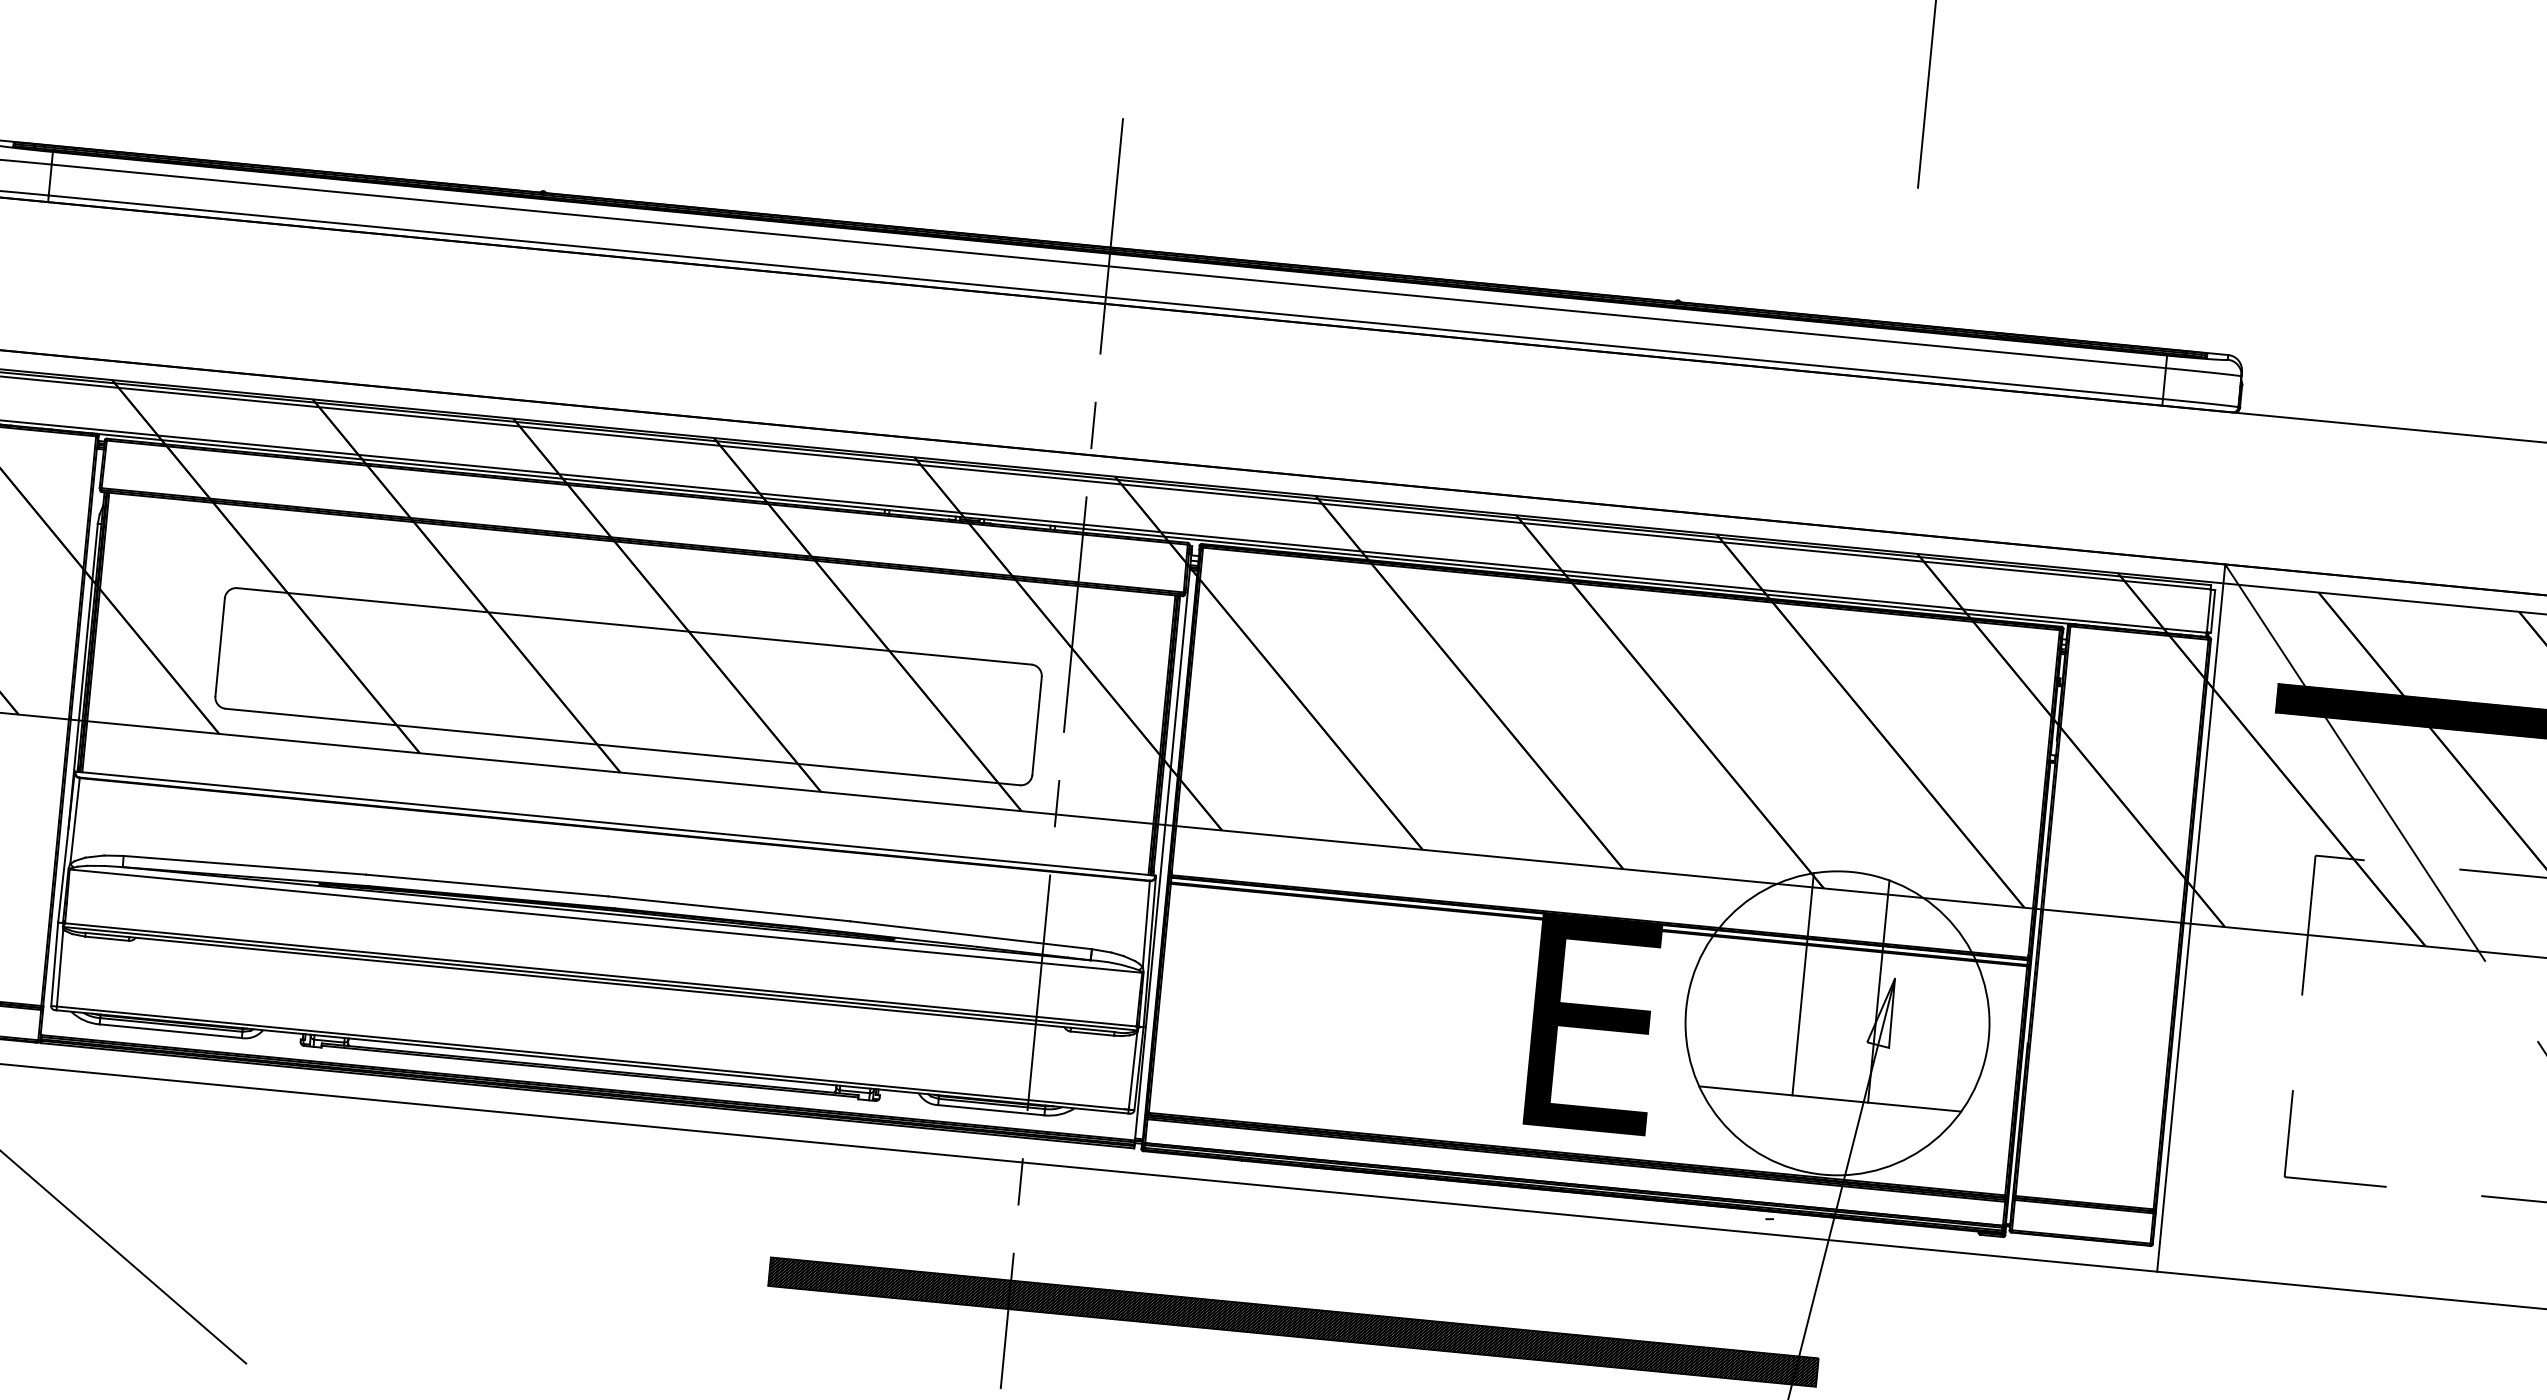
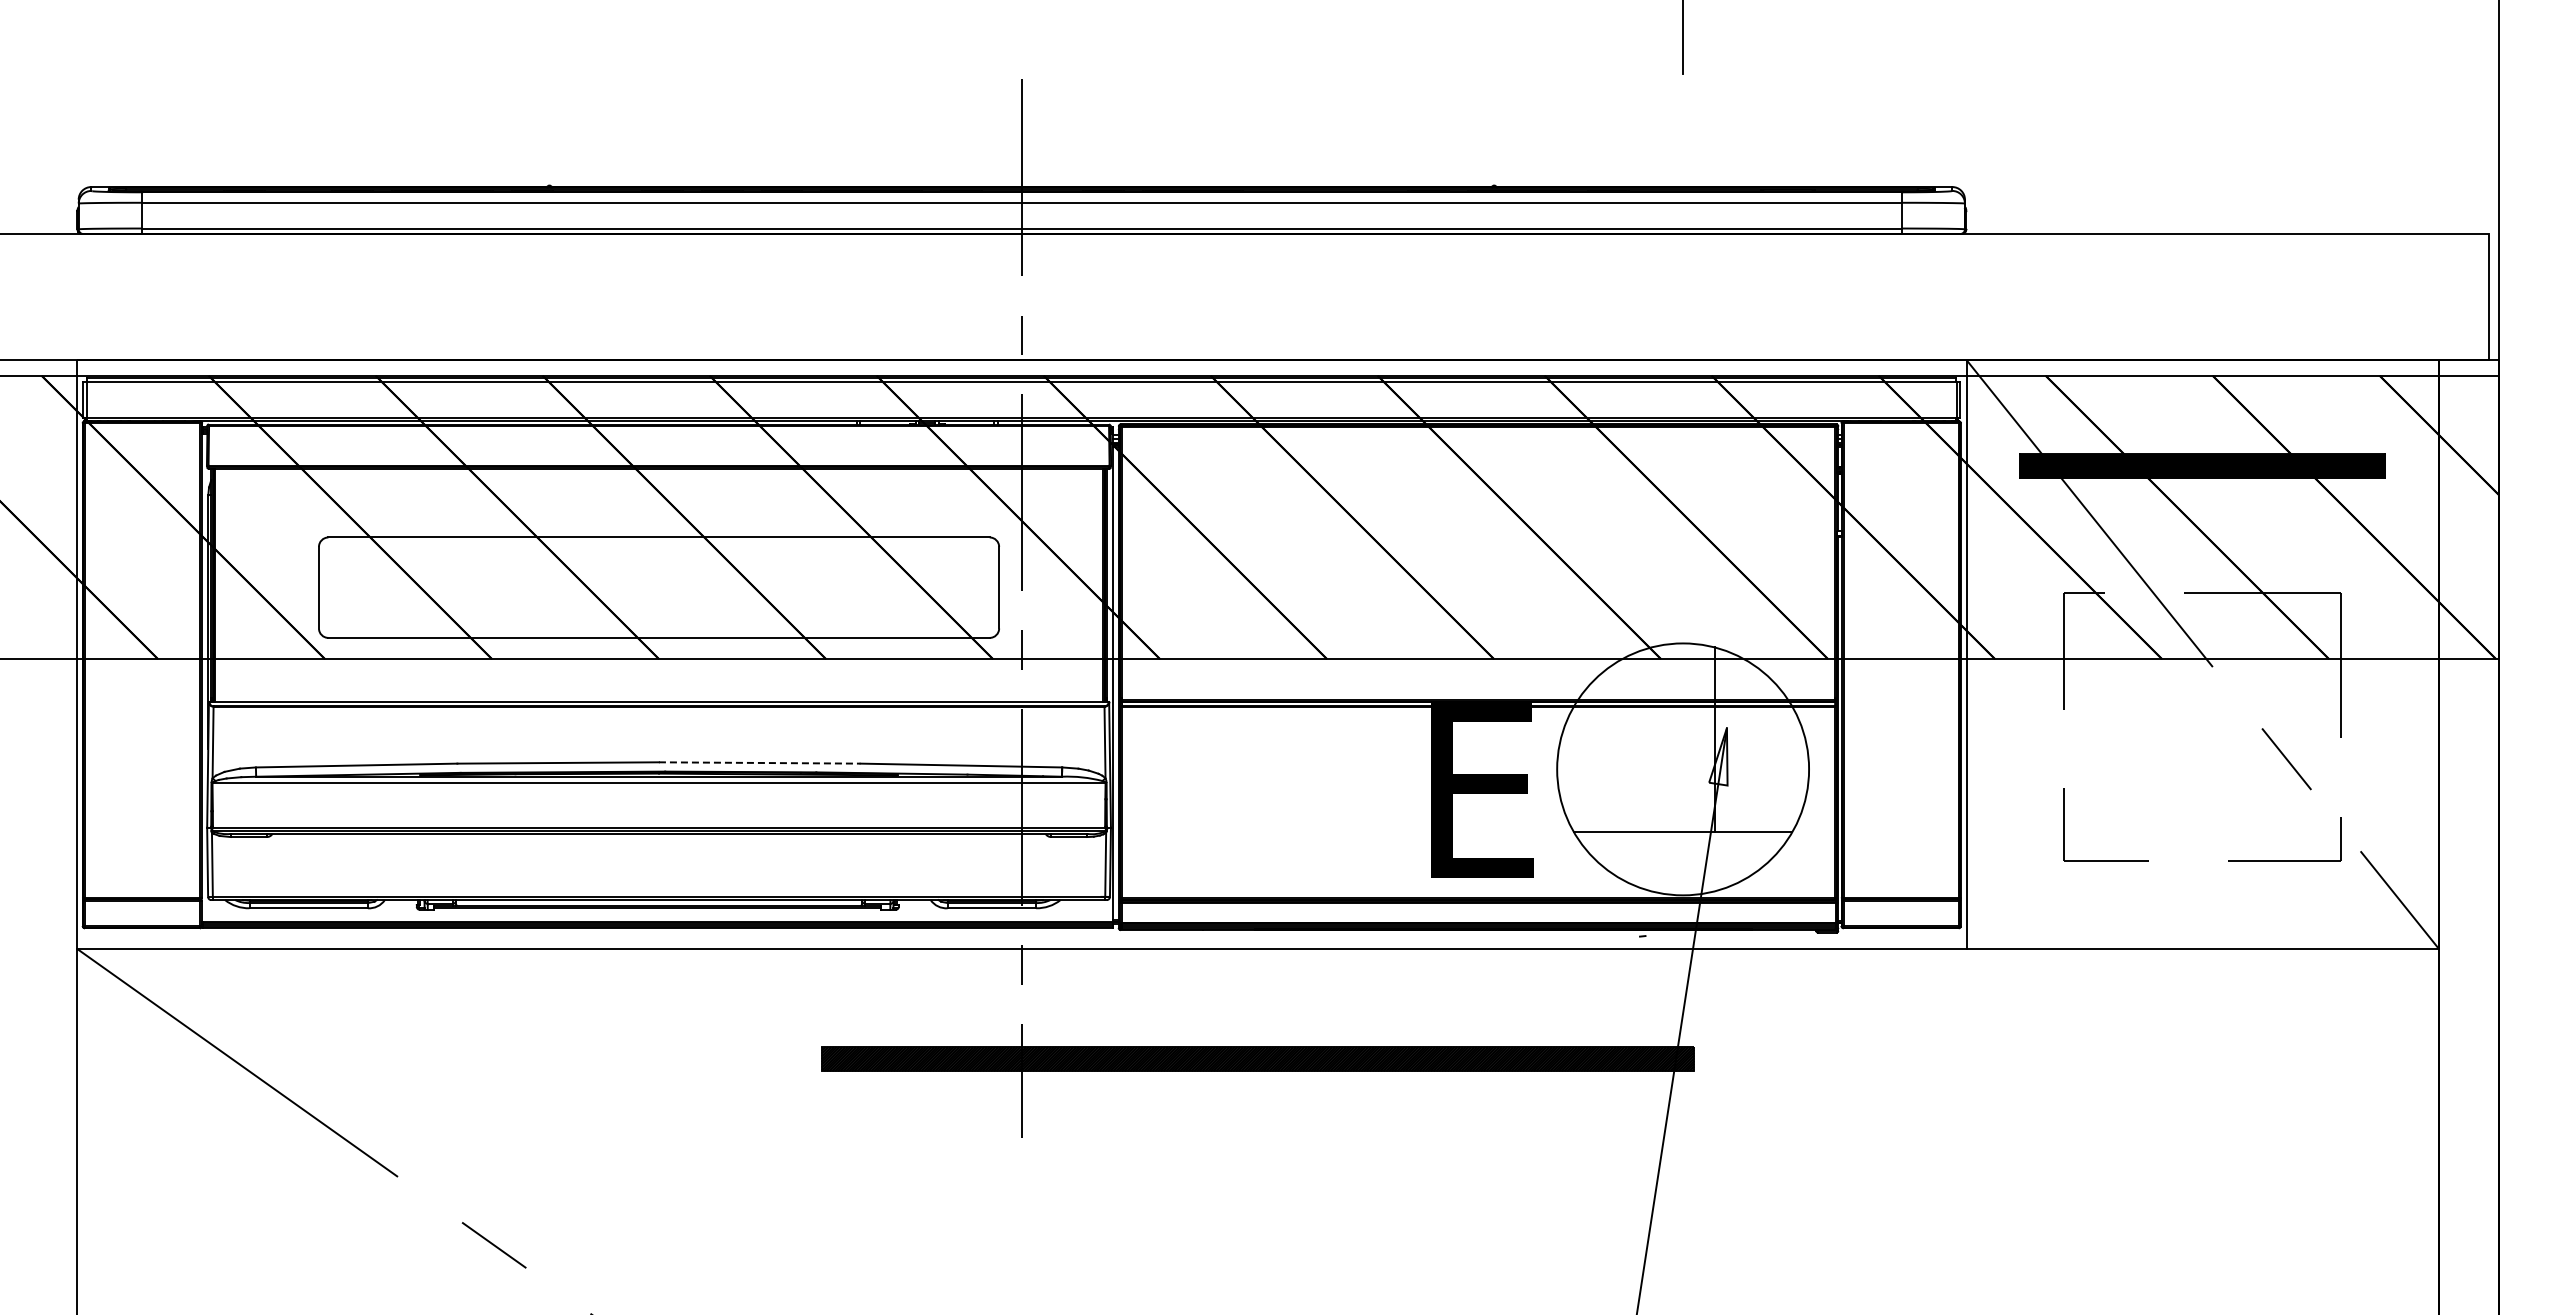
line: (729, 908) -> (759, 762), solid -> dashed
line: (1803, 983) -> (1651, 739), removed

